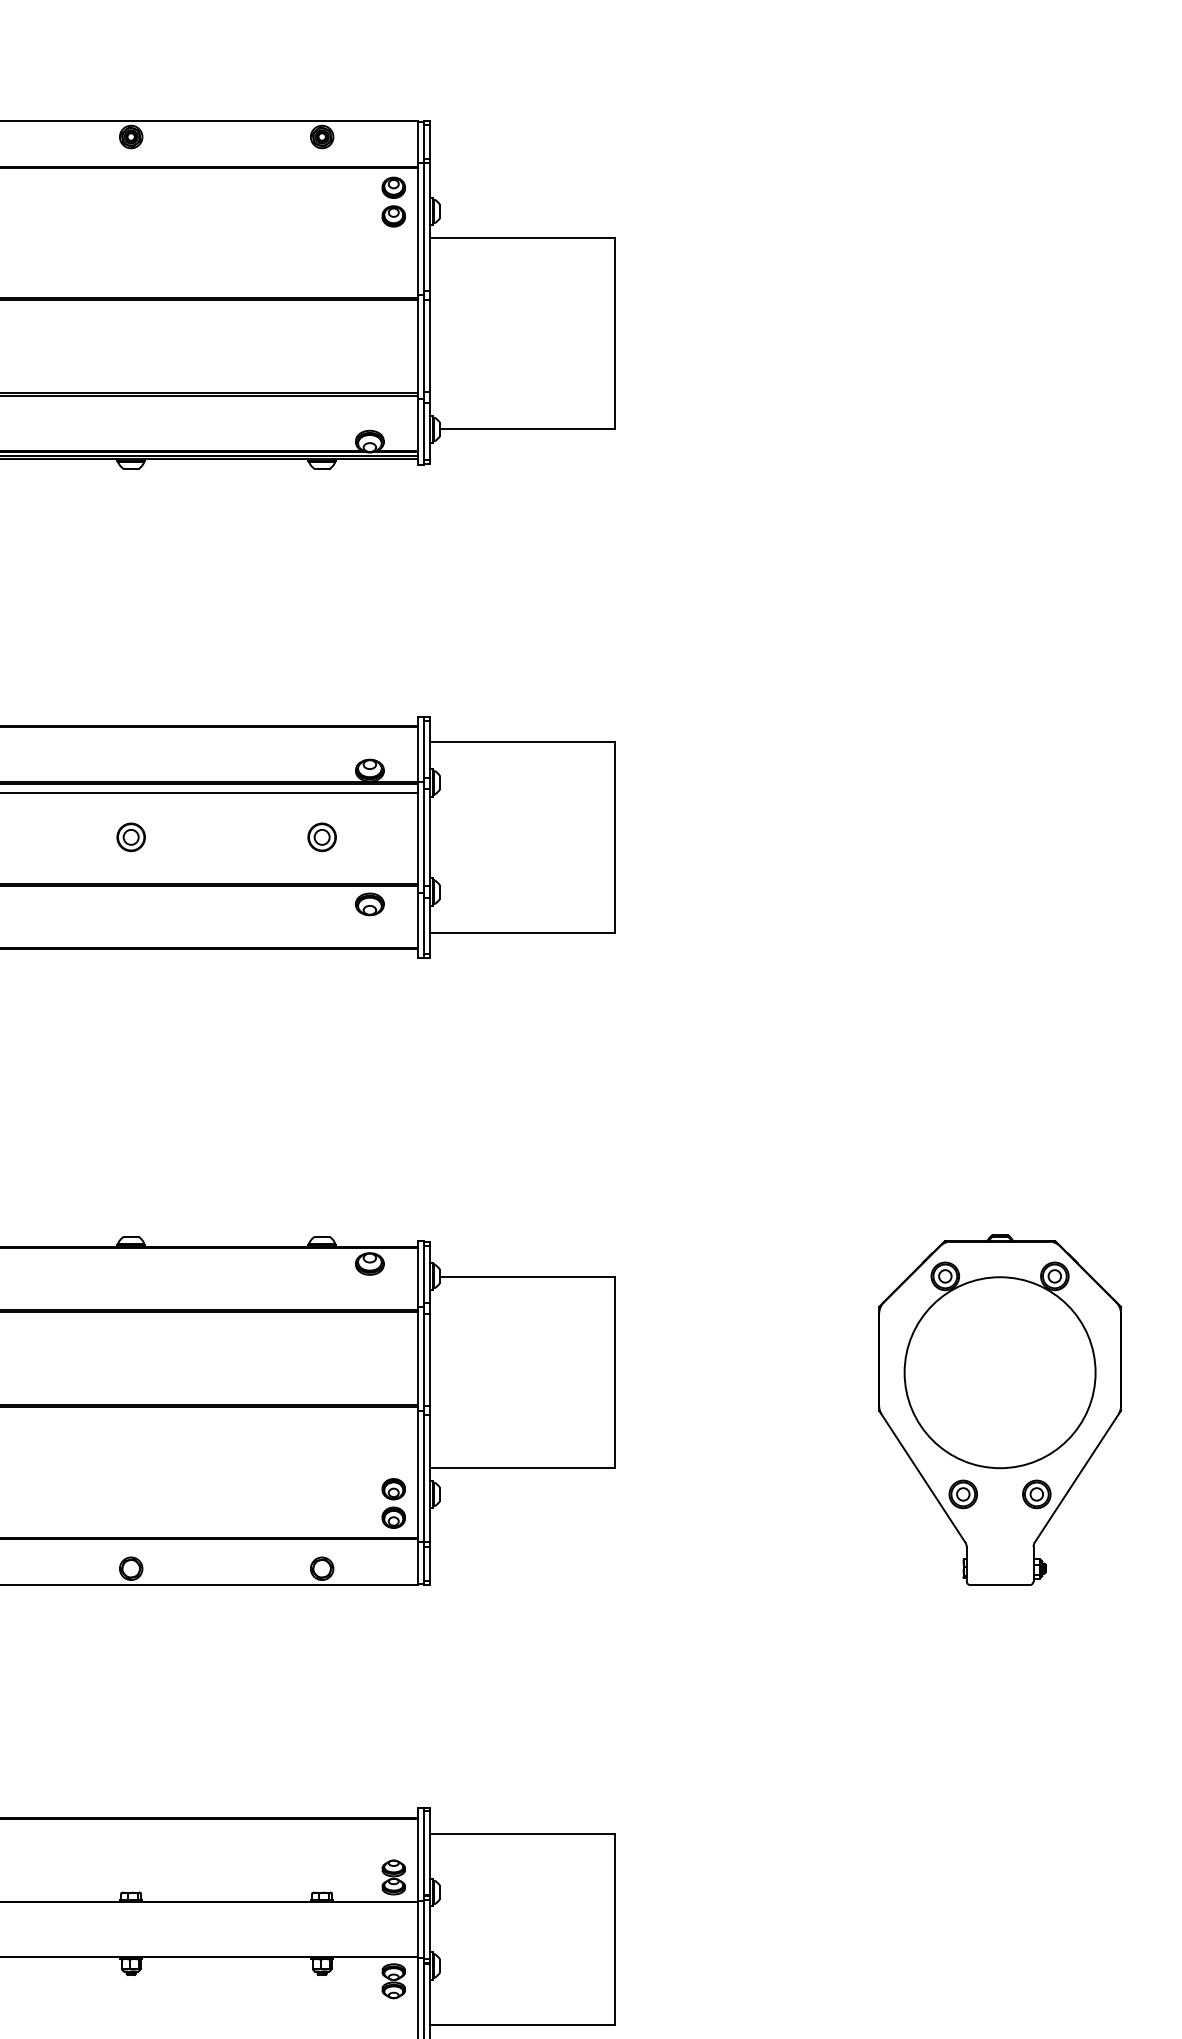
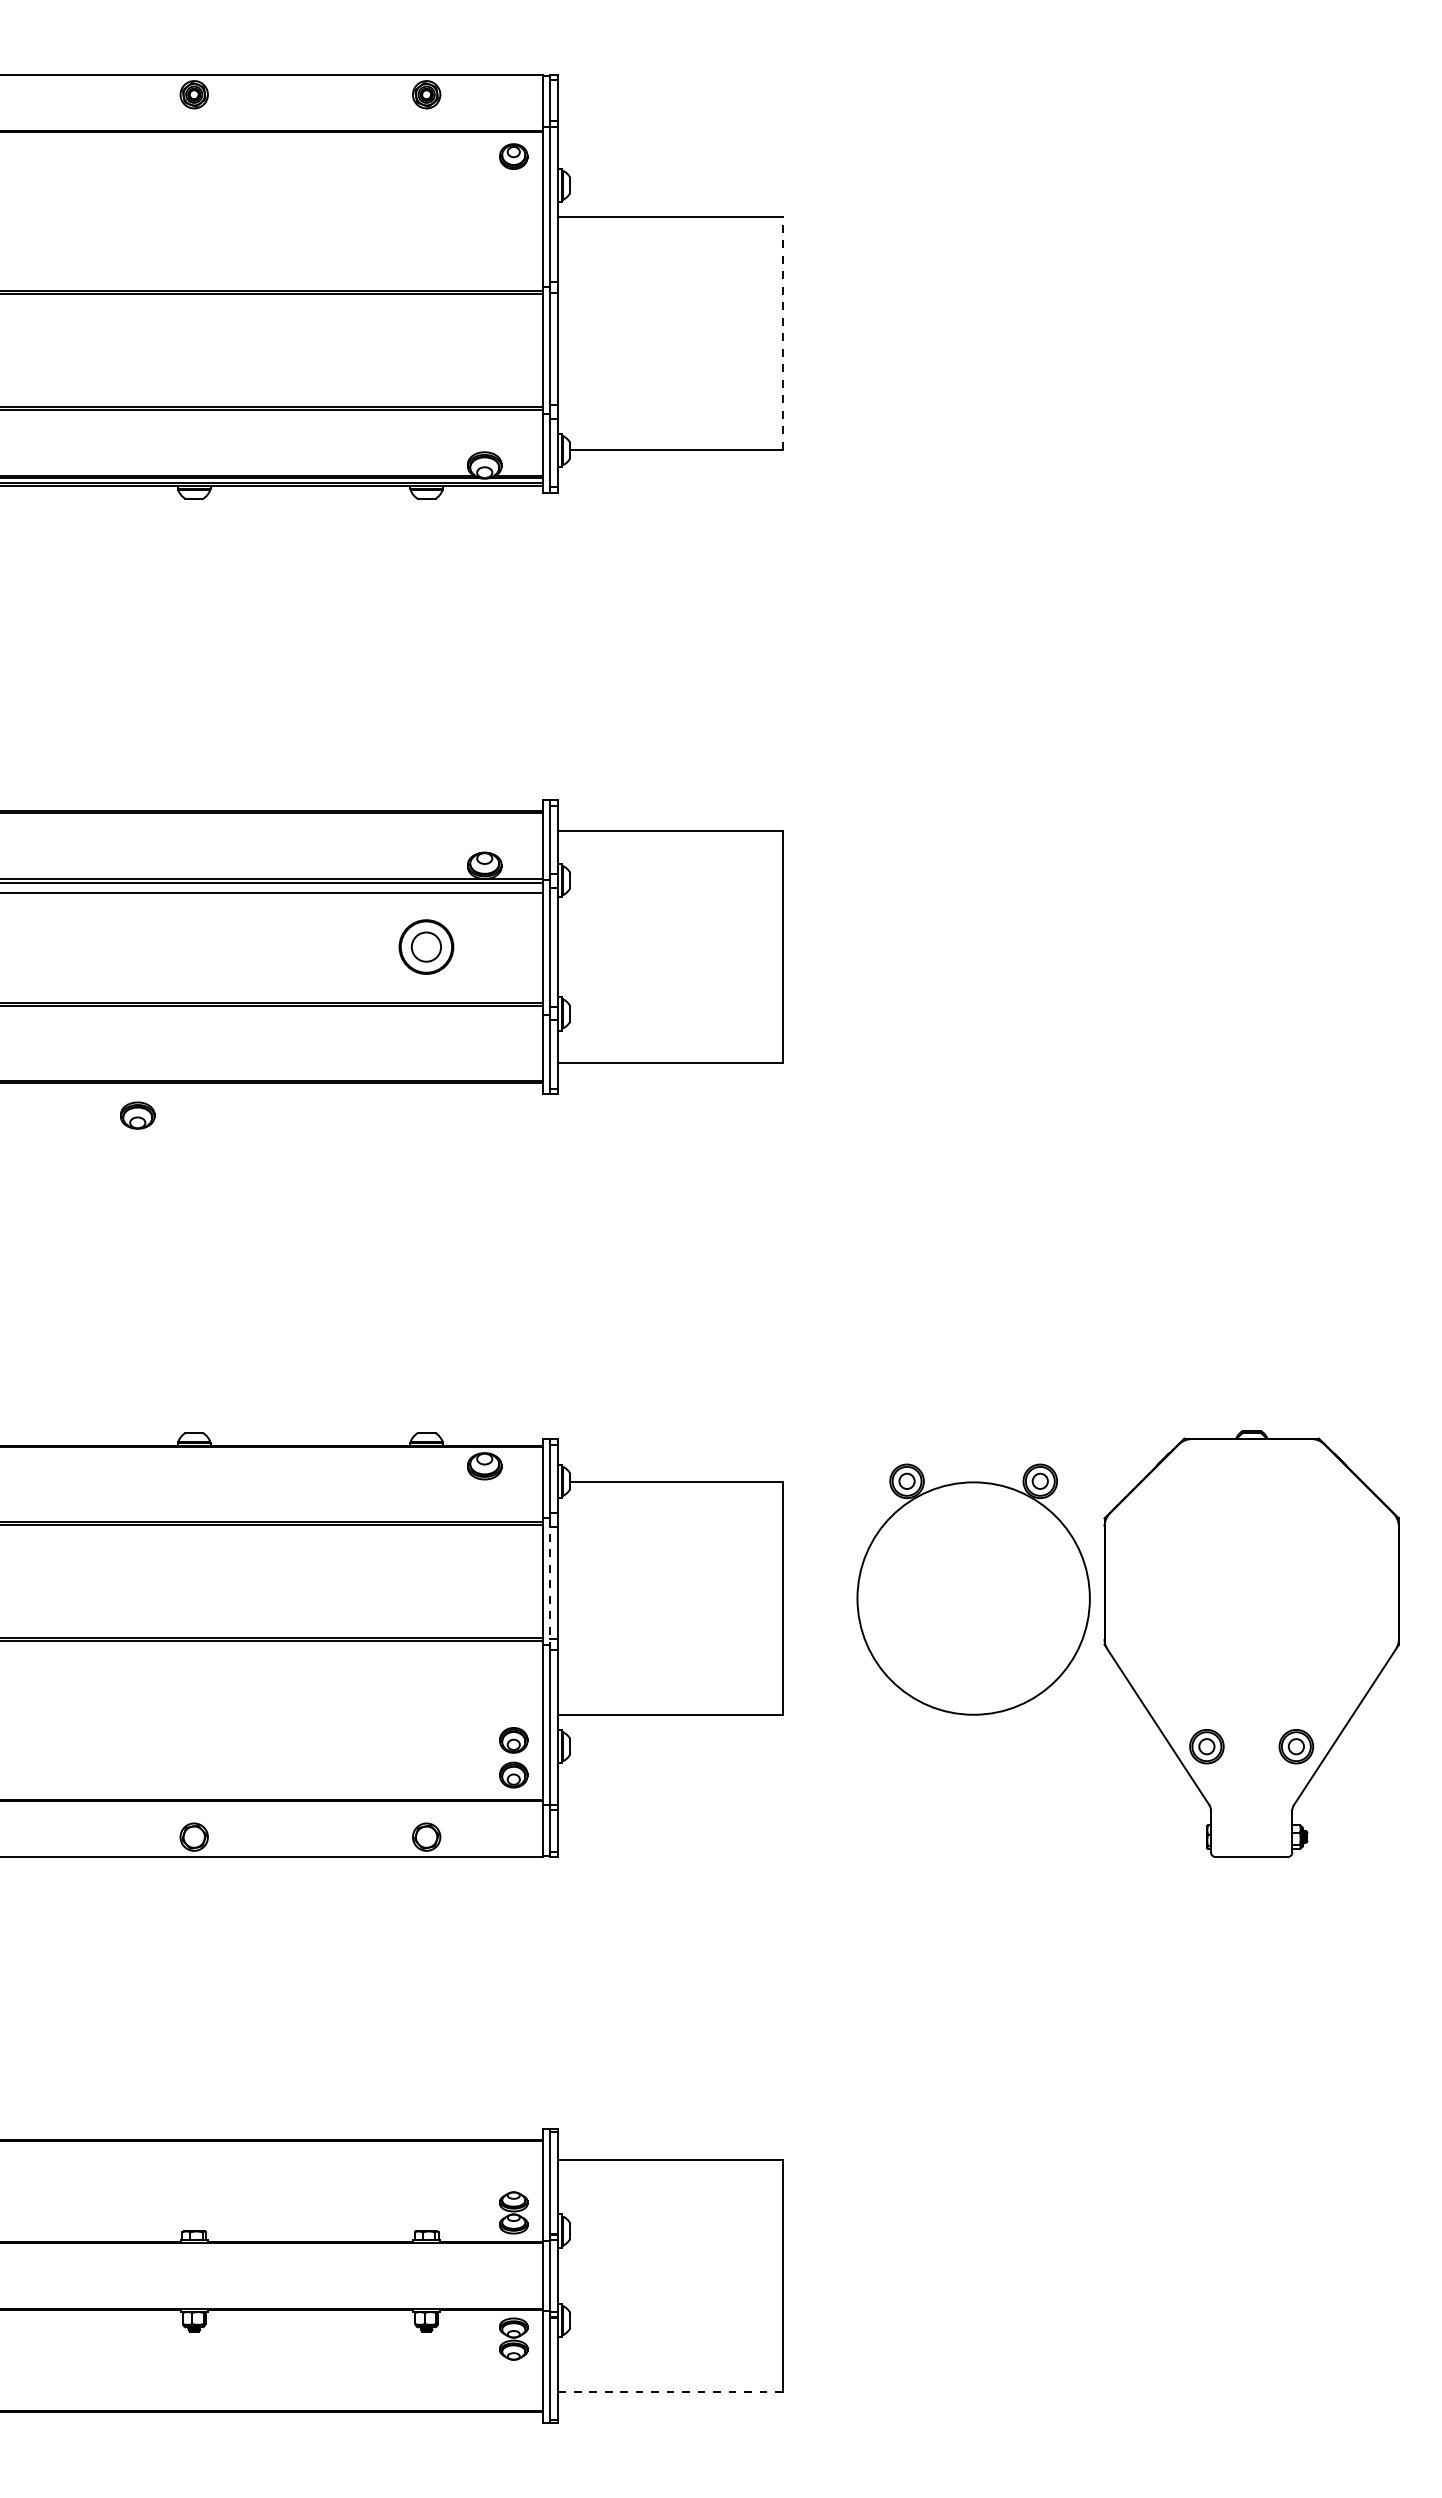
part: (393, 216) -> (513, 191), removed
line: (614, 332) -> (782, 332), solid -> dashed
part: (130, 836) -> (193, 946), removed
part: (322, 836) -> (426, 946), size x1.6
part: (369, 904) -> (137, 1115), moved
line: (423, 1359) -> (550, 1582), solid -> dashed
part: (999, 1365) -> (973, 1589), moved
line: (522, 2025) -> (670, 2392), solid -> dashed

